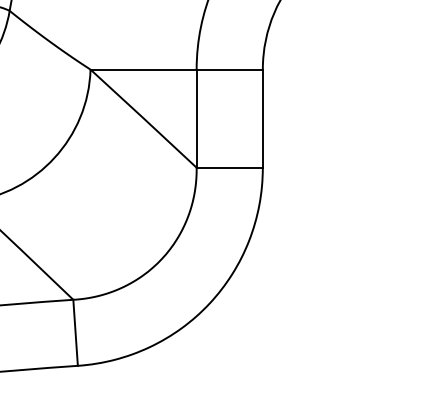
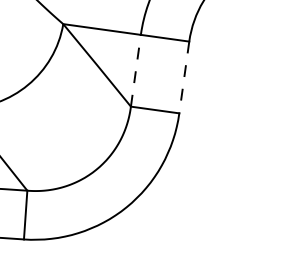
line: (196, 118) -> (135, 70), solid -> dashed
line: (262, 119) -> (183, 78), solid -> dashed

